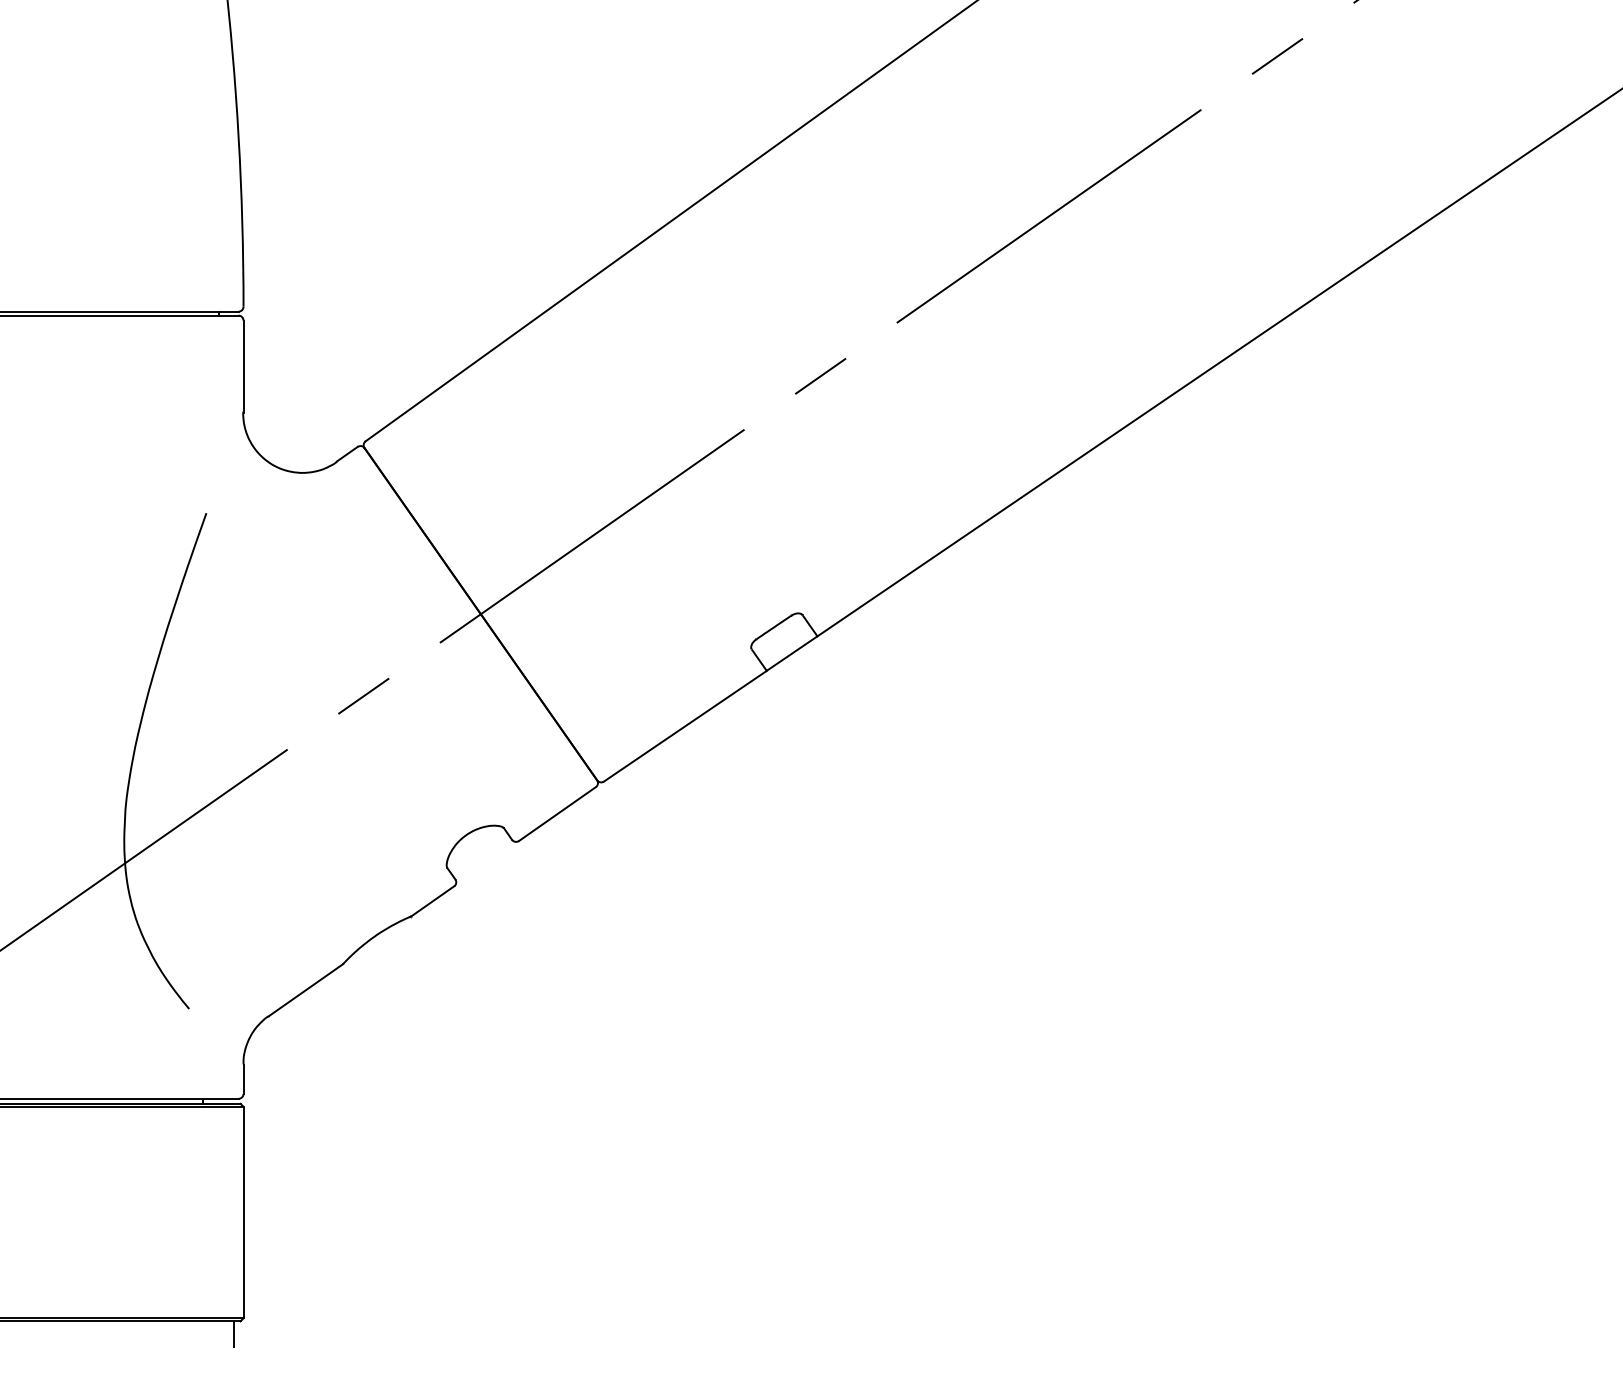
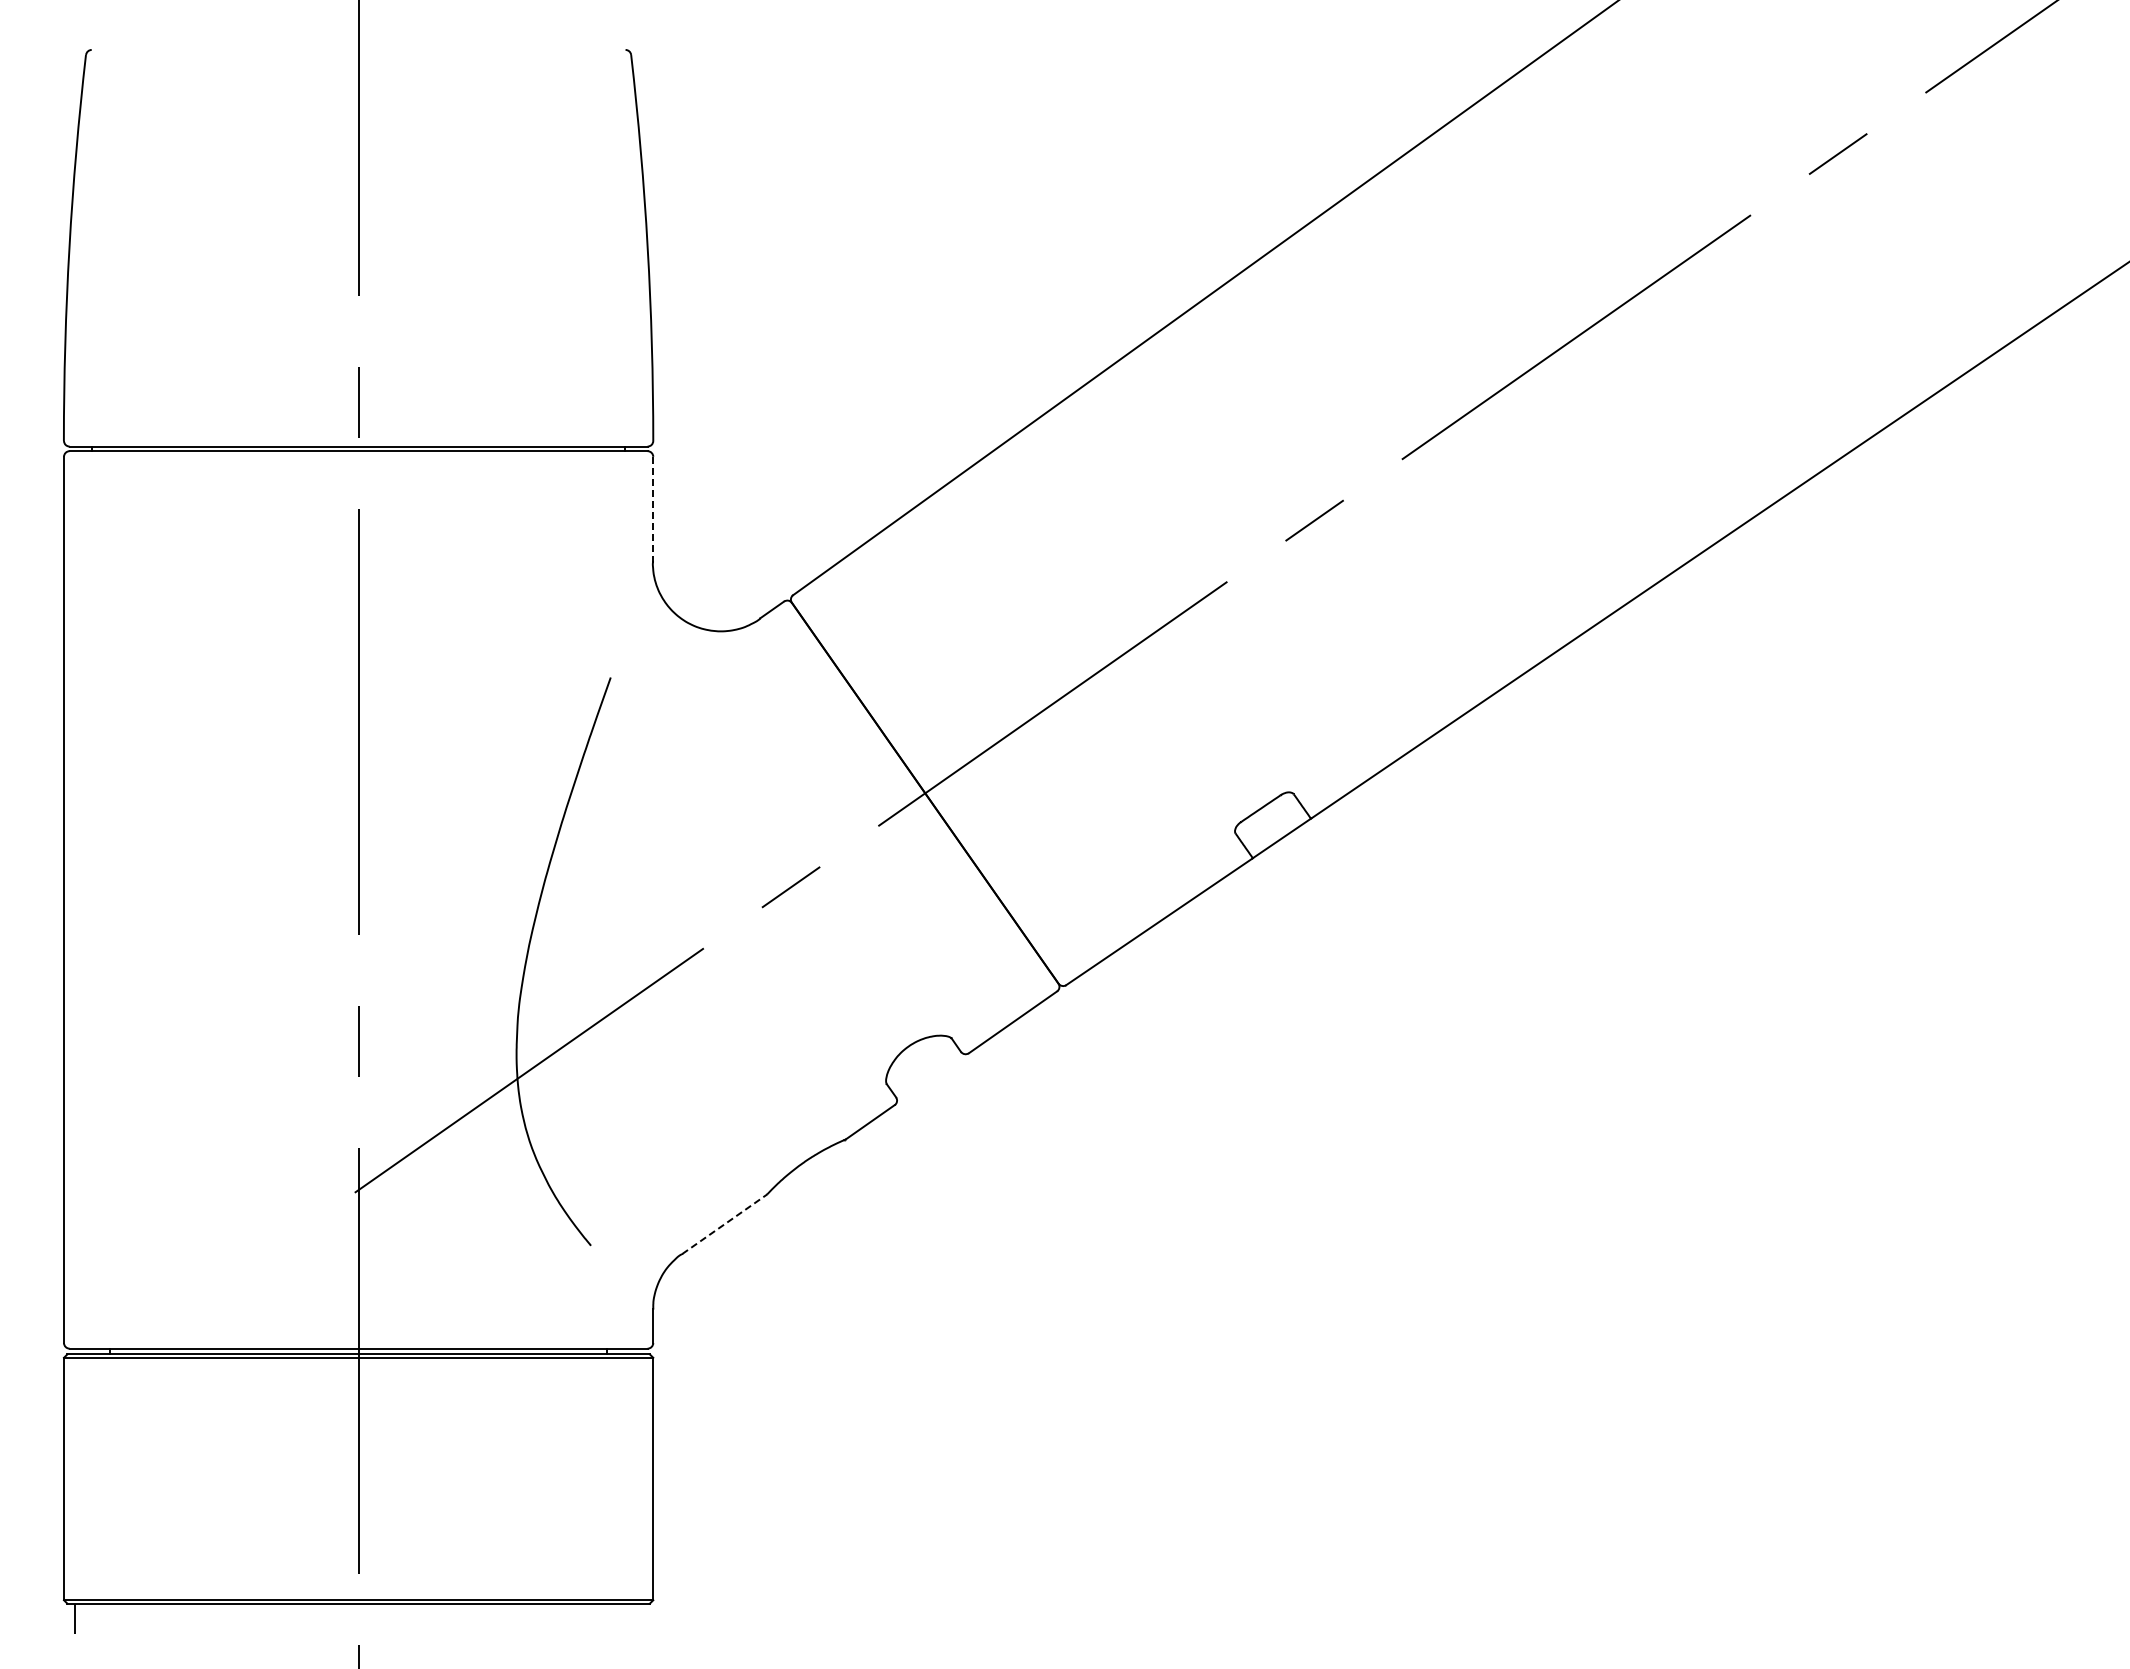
line: (243, 366) -> (653, 509), solid -> dashed
line: (306, 989) -> (725, 1223), solid -> dashed
line: (233, 1334) -> (641, 1618), removed

